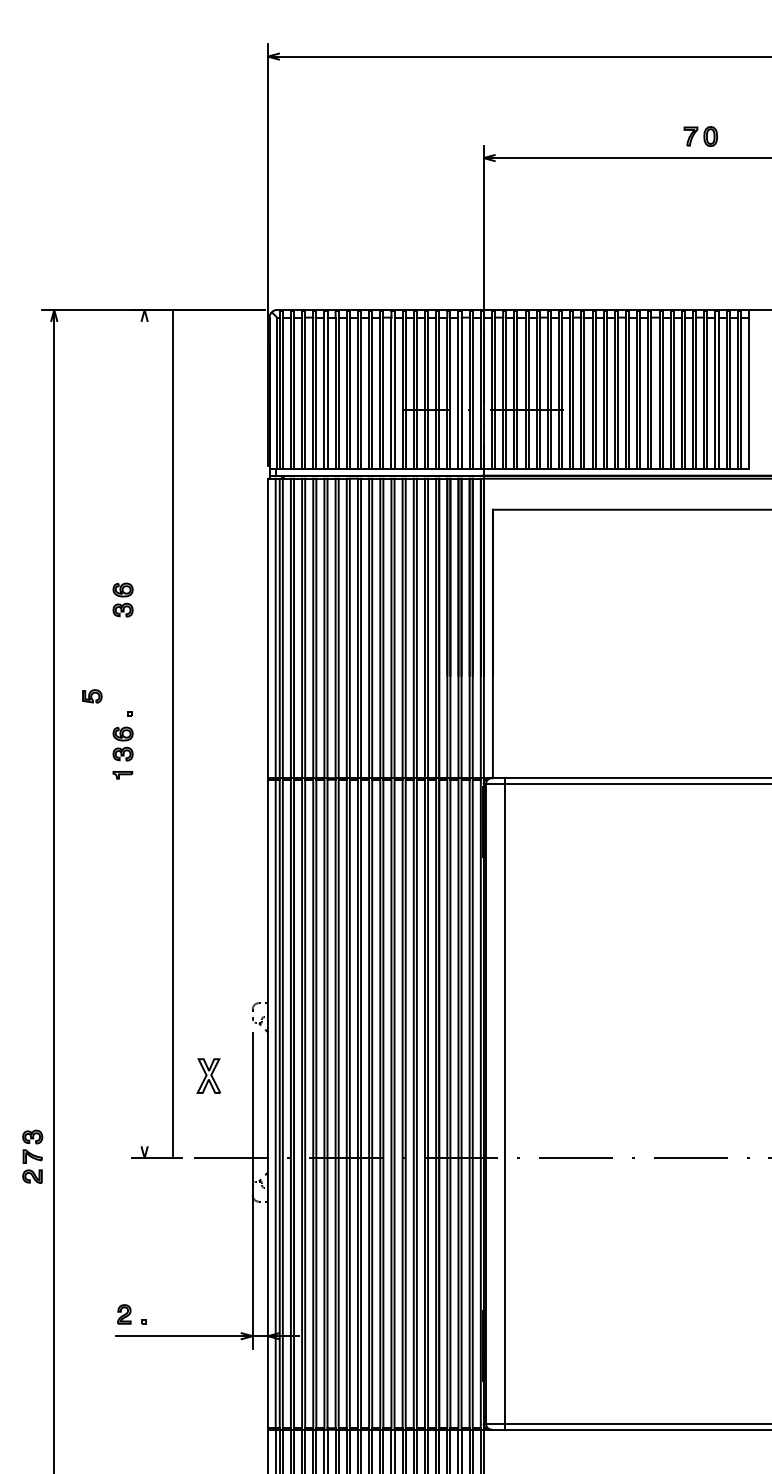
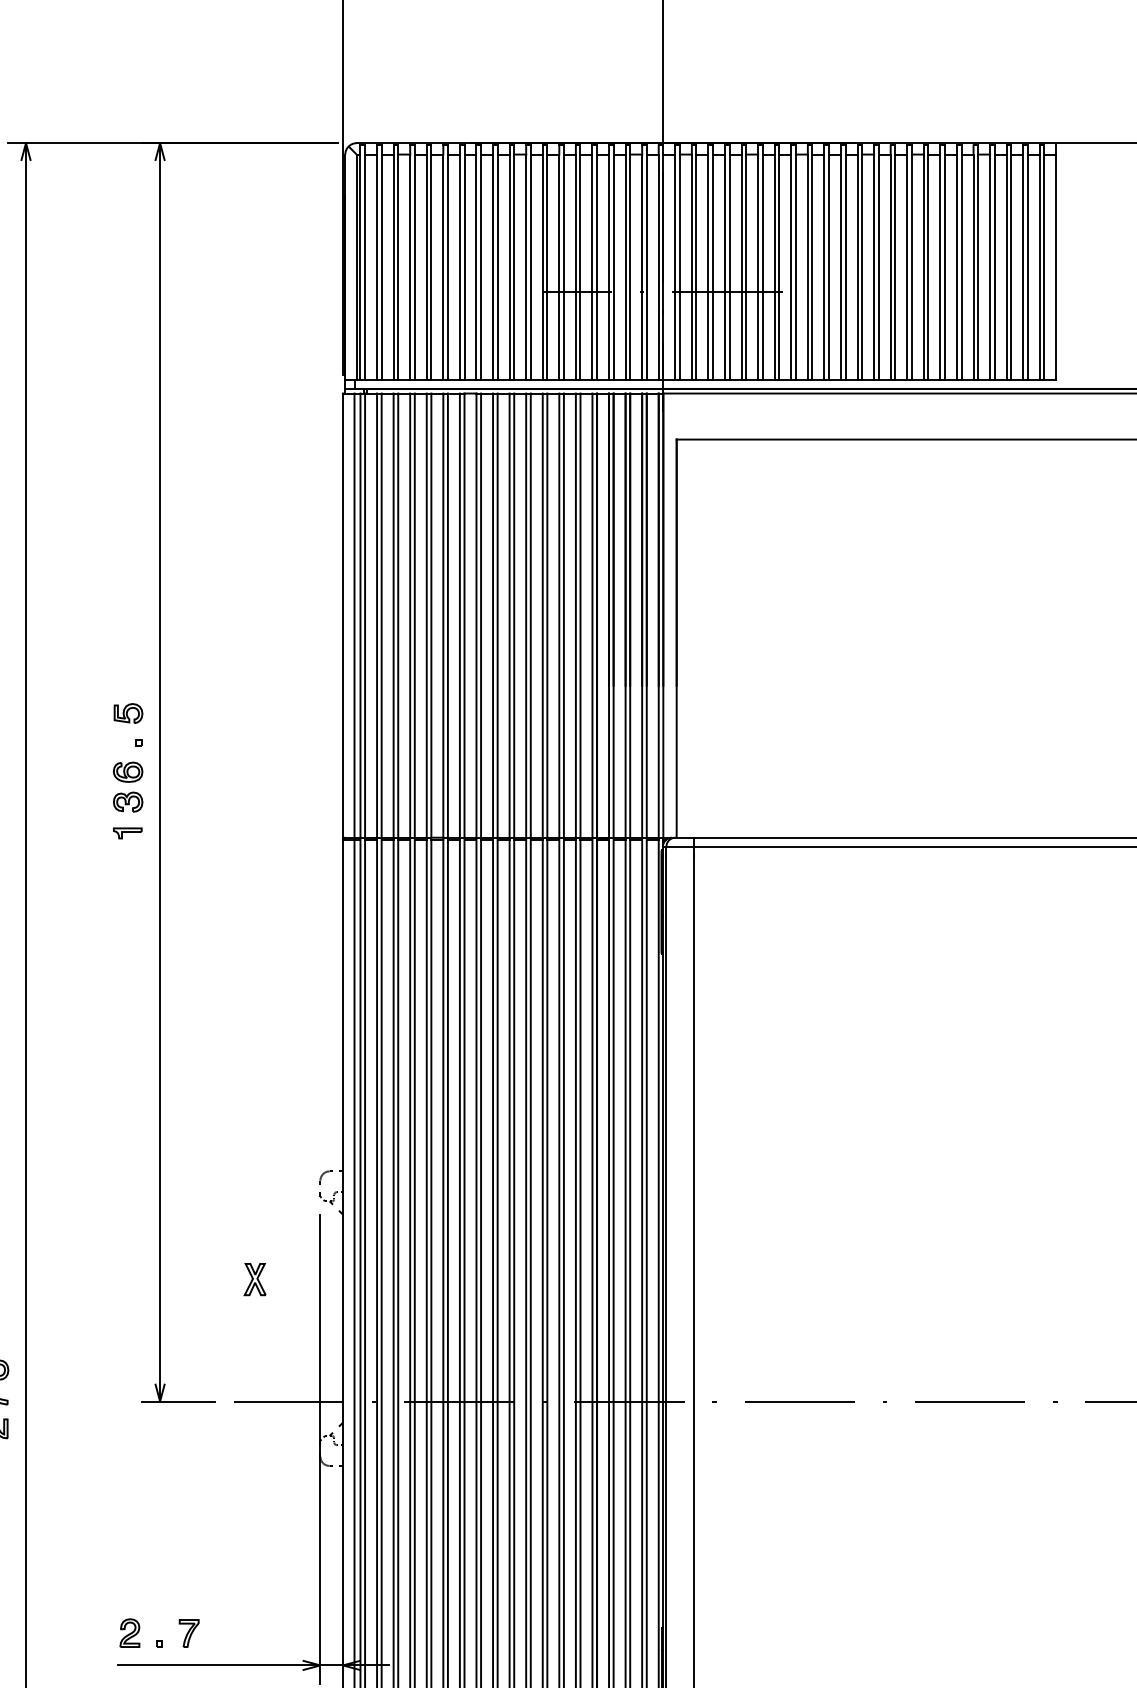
part: (122, 599) -> (127, 572), removed
part: (92, 696) -> (128, 713), moved
line: (172, 733) -> (159, 771), moved
part: (208, 1075) -> (254, 1278), size x0.62
part: (164, 1314) -> (189, 1633), added

